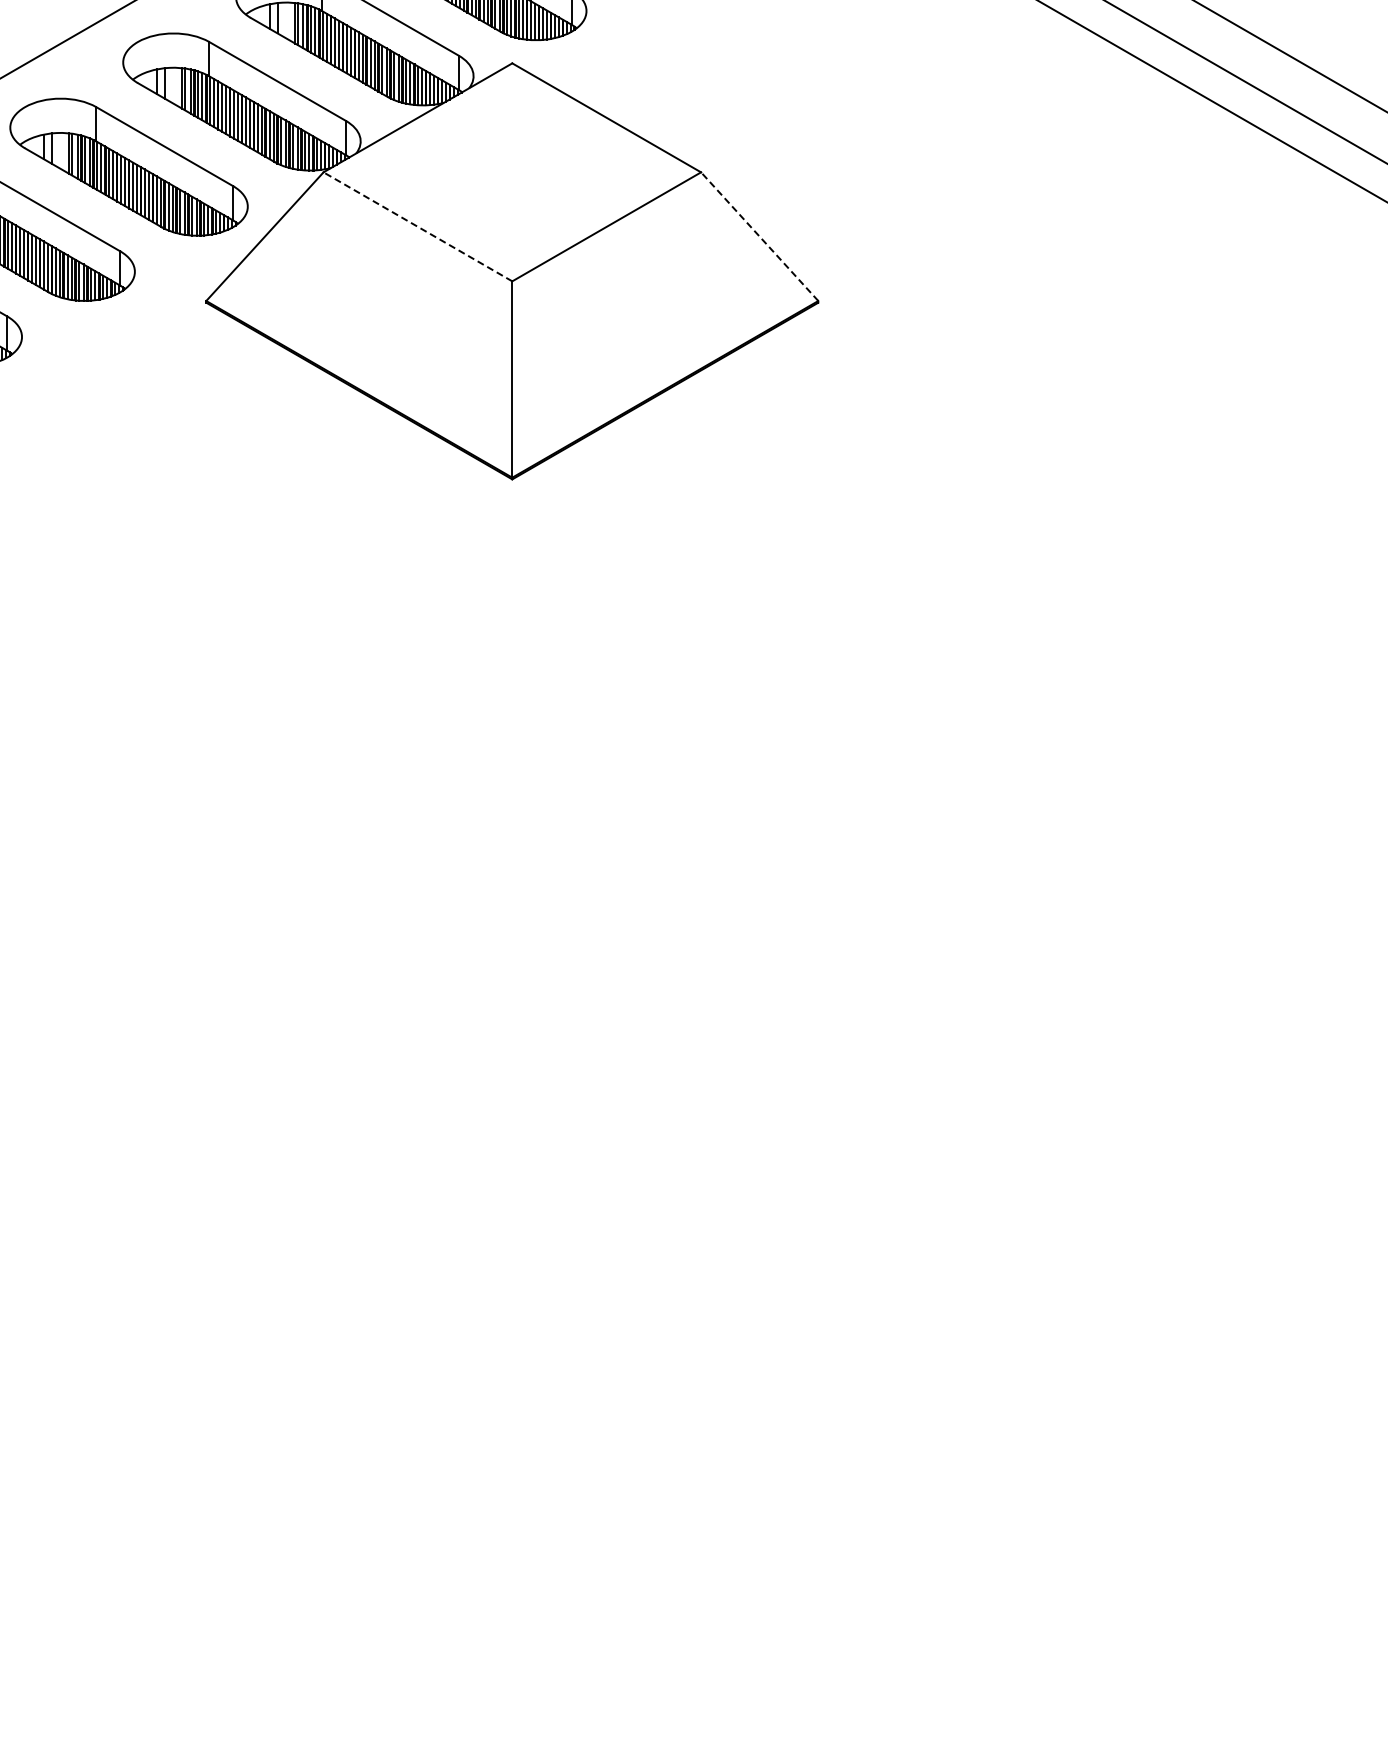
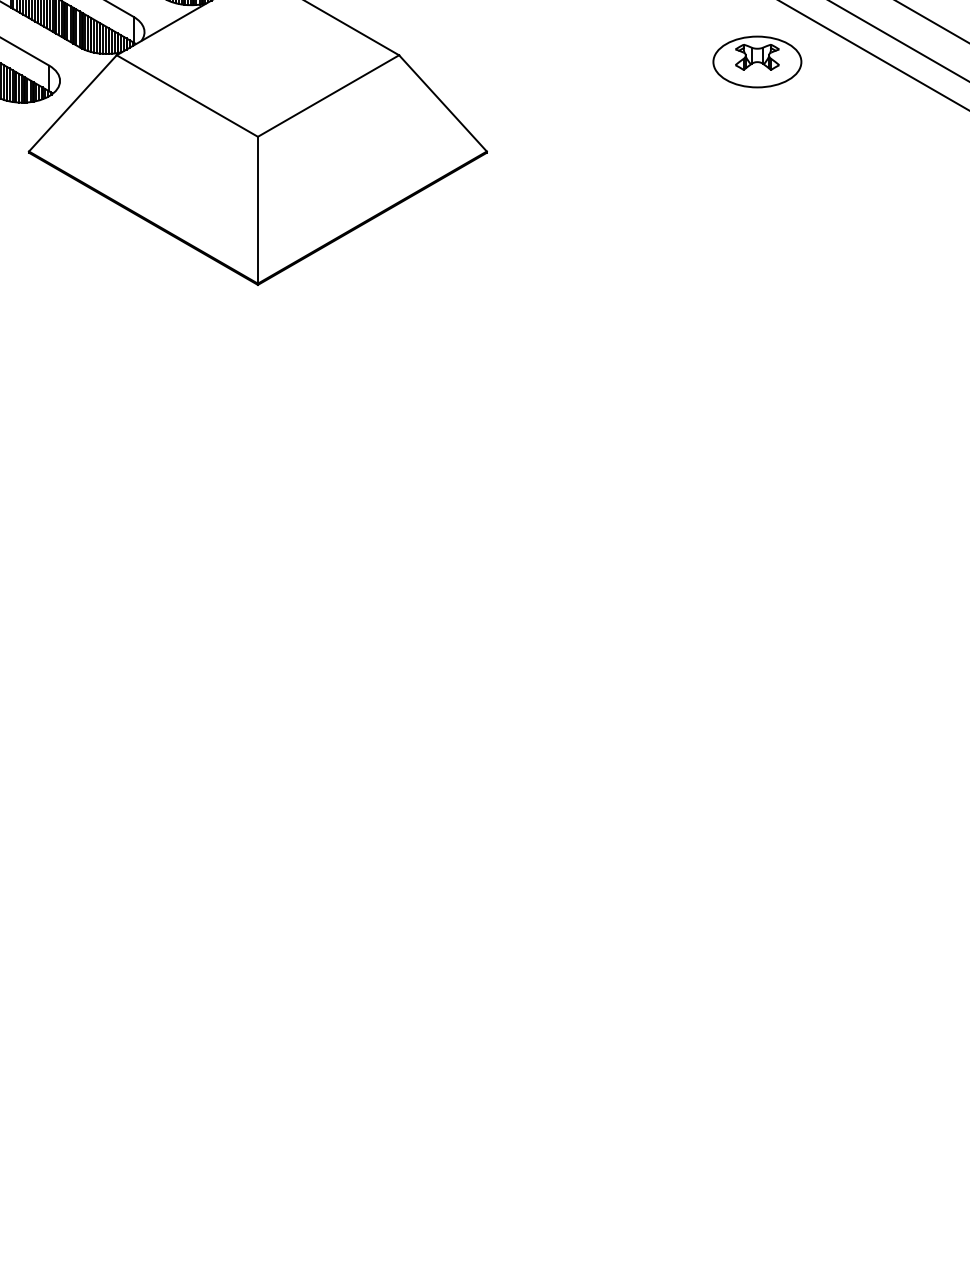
part: (1179, 181) -> (756, 62), added
line: (417, 226) -> (187, 95), dashed -> solid
line: (759, 236) -> (442, 103), dashed -> solid

